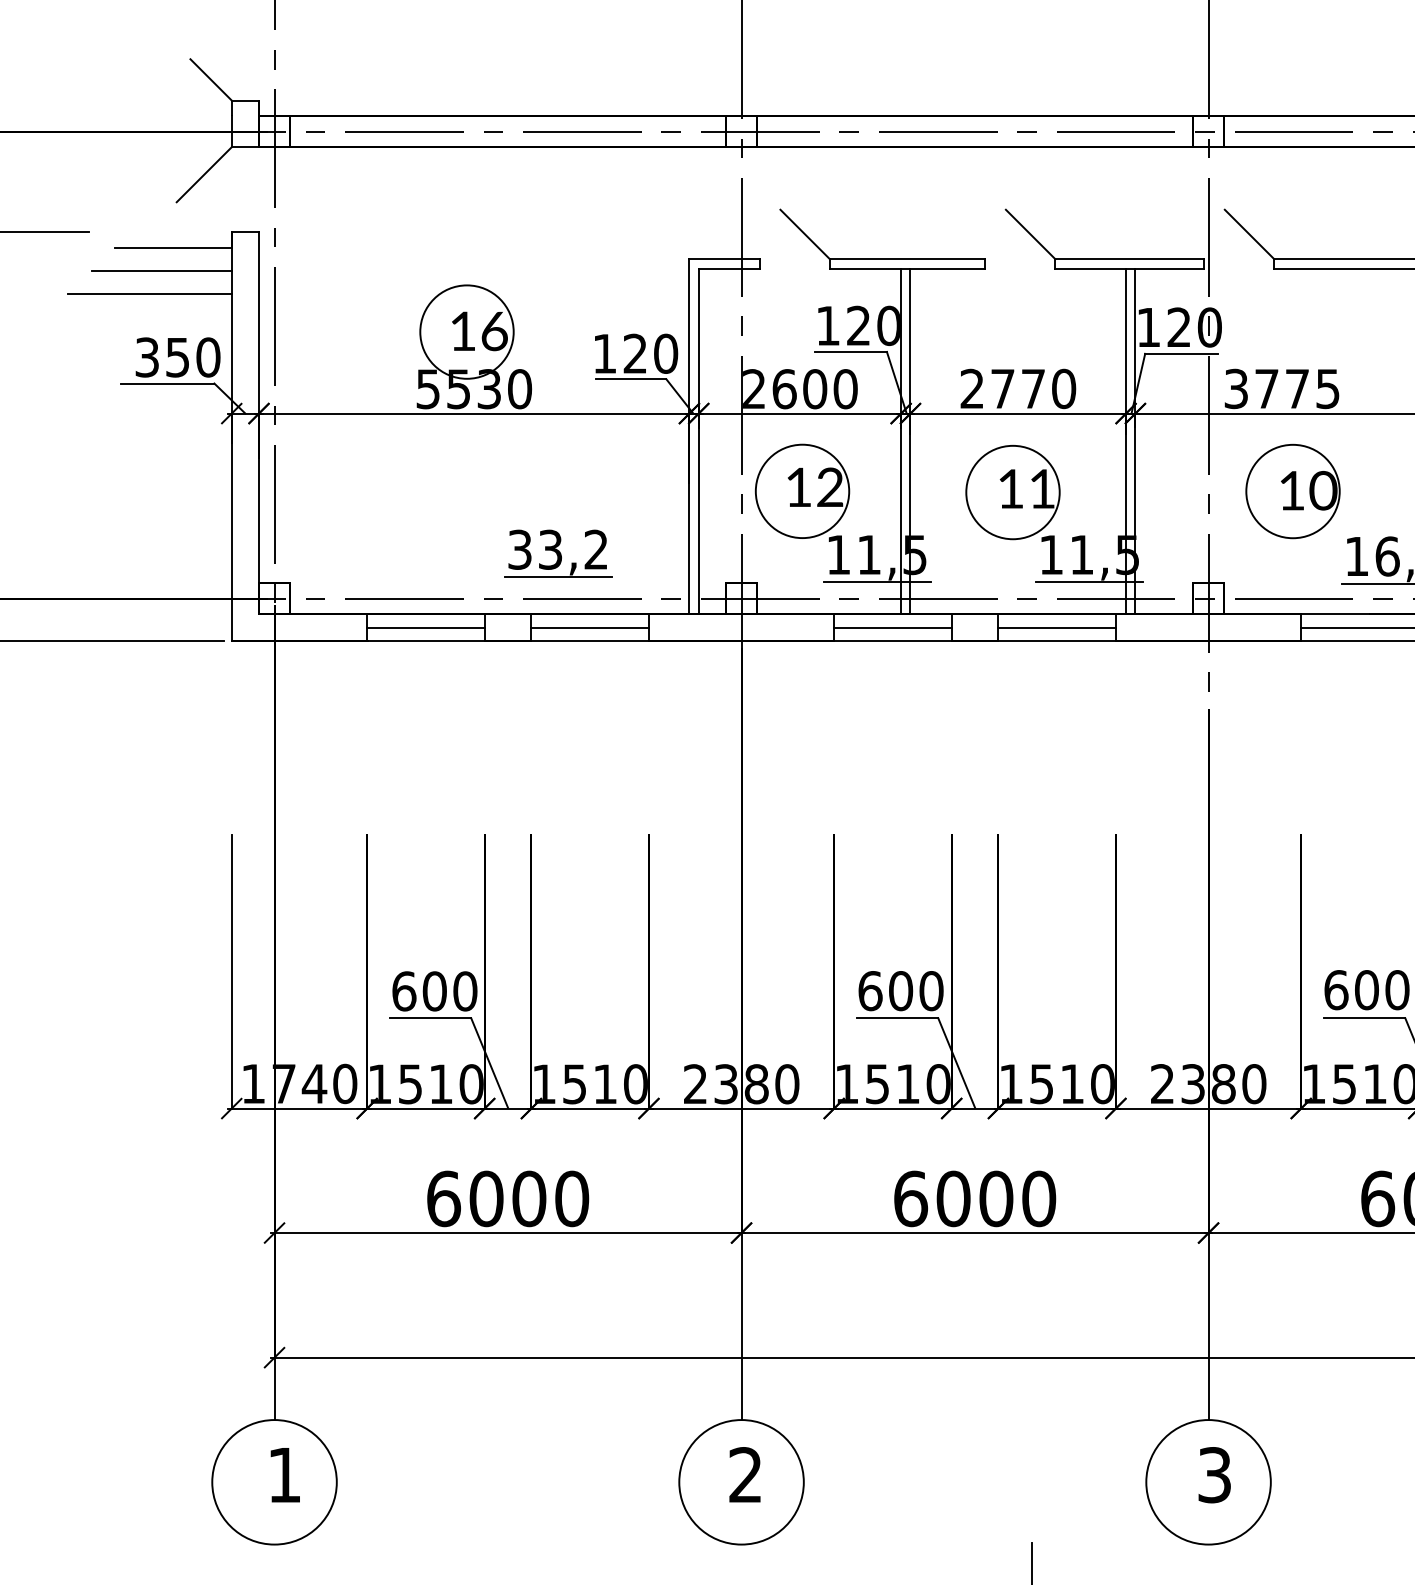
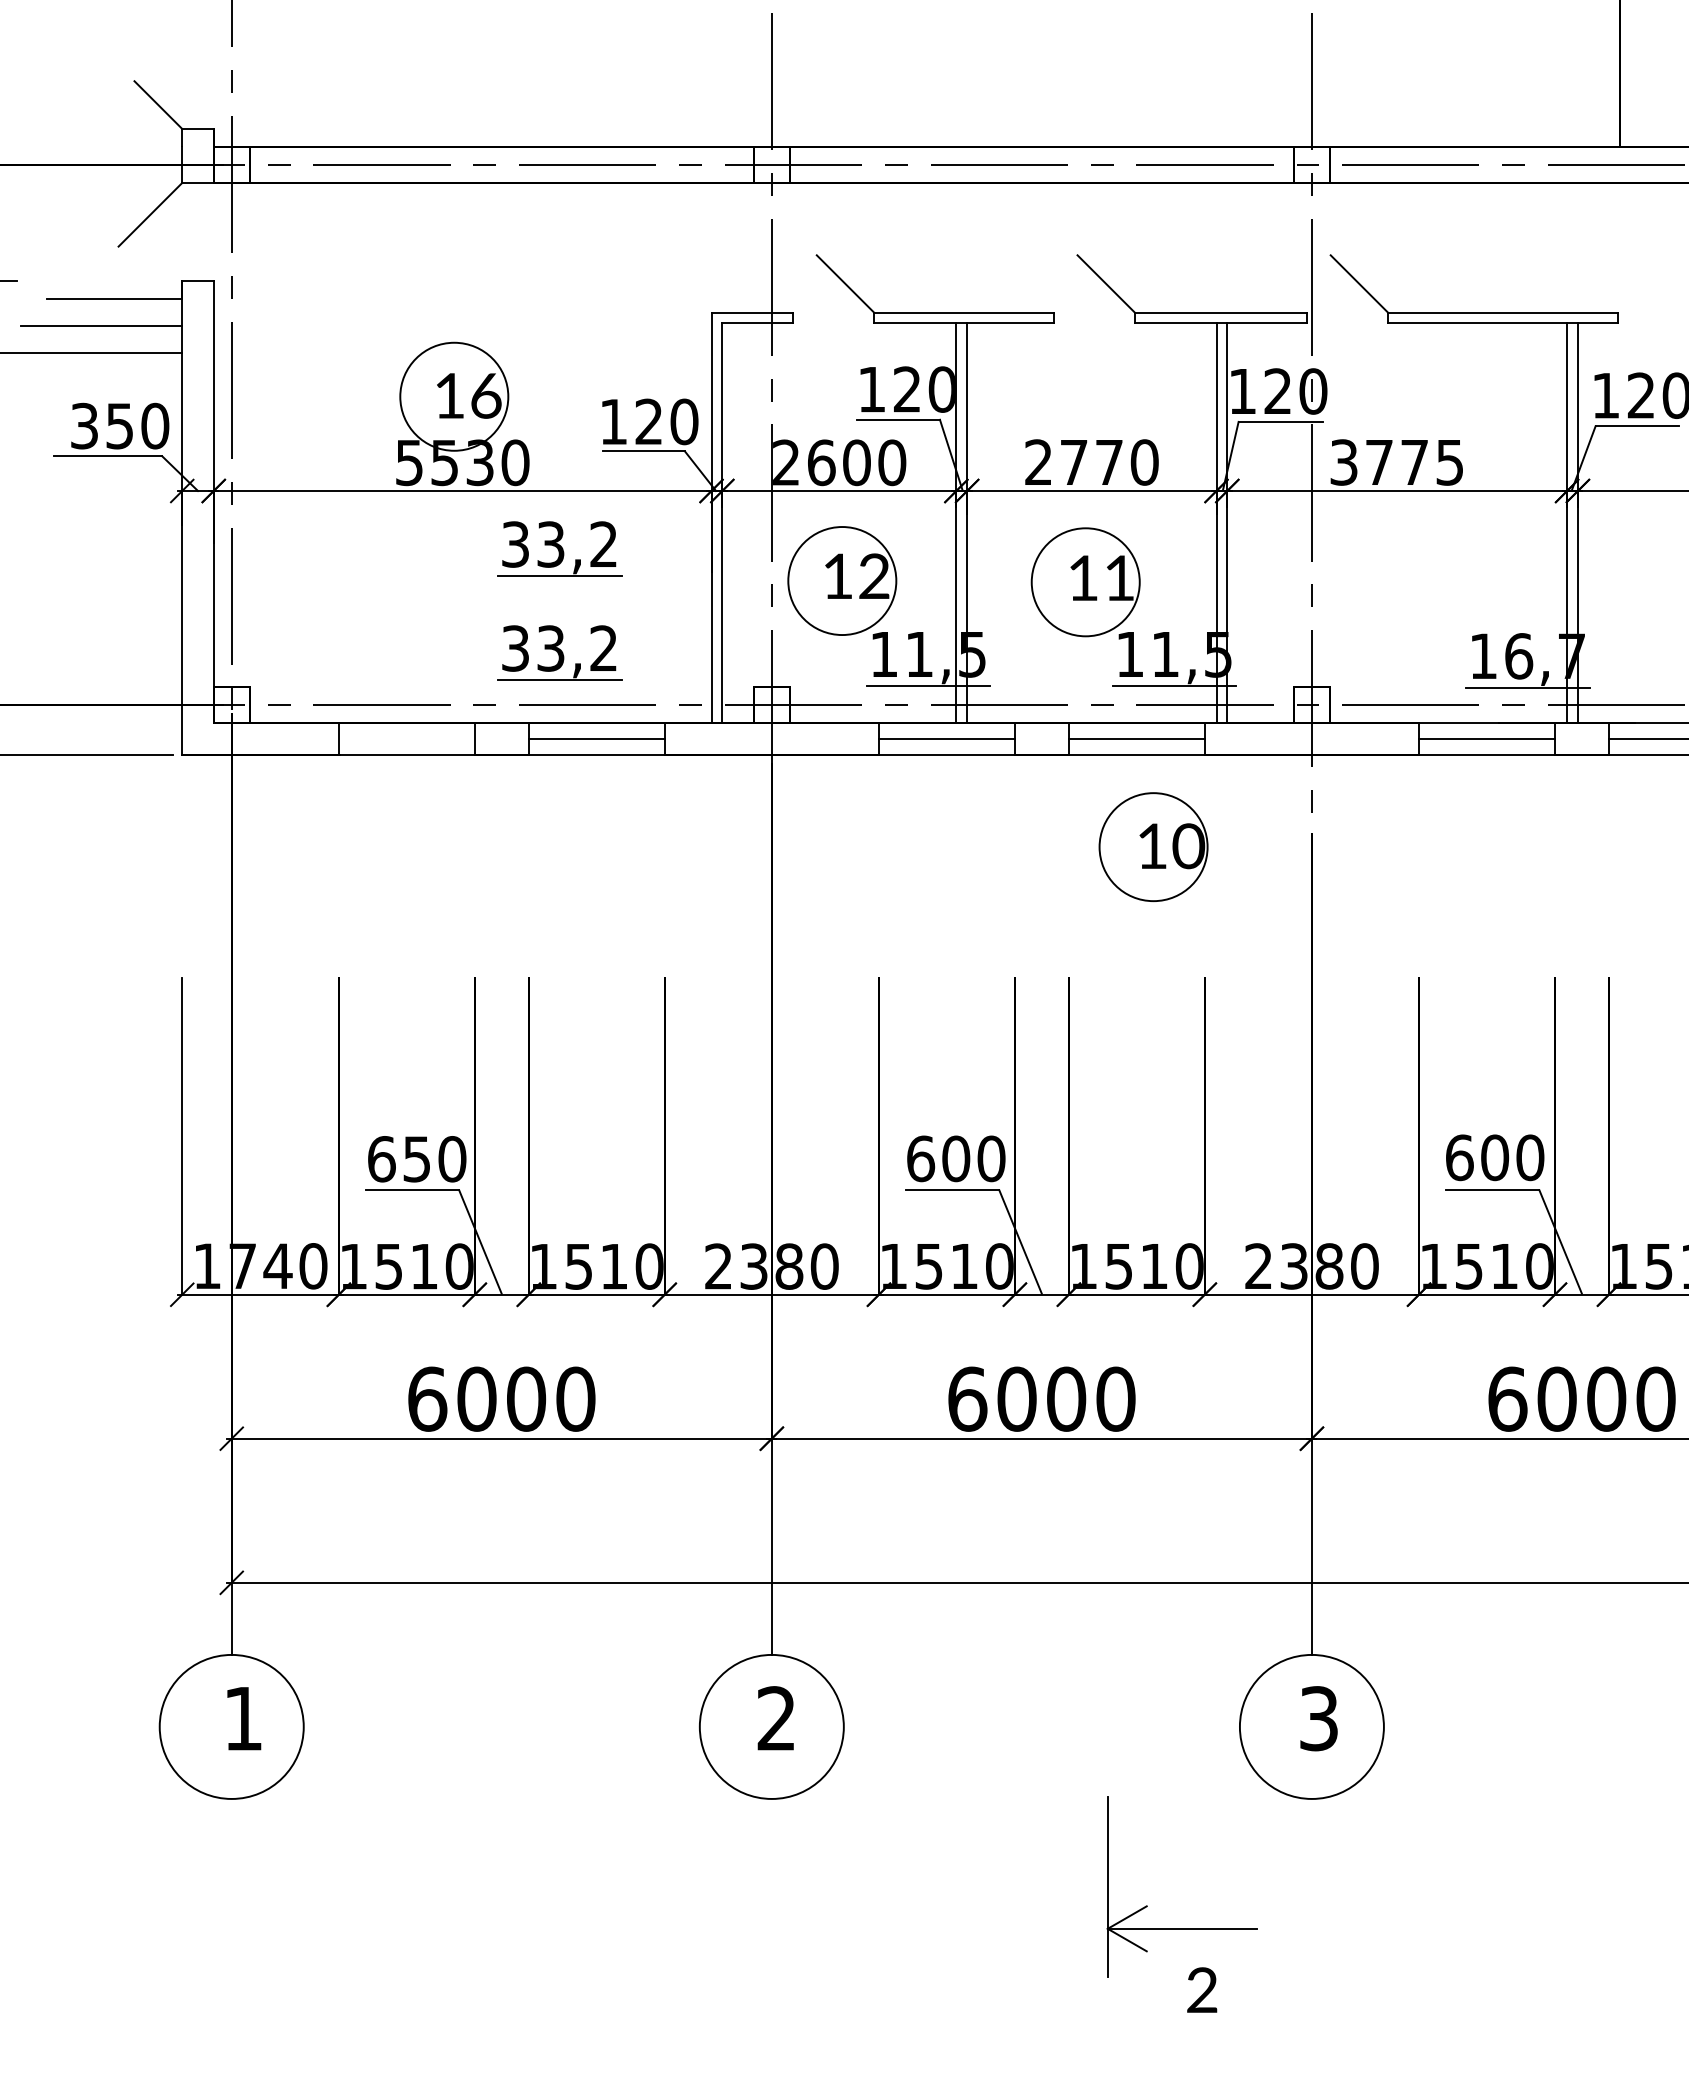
part: (557, 463) -> (559, 548), added
part: (1292, 490) -> (1153, 846), moved
line: (425, 627) -> (406, 738), removed
text: (435, 991) -> (417, 1159), 600 -> 650

